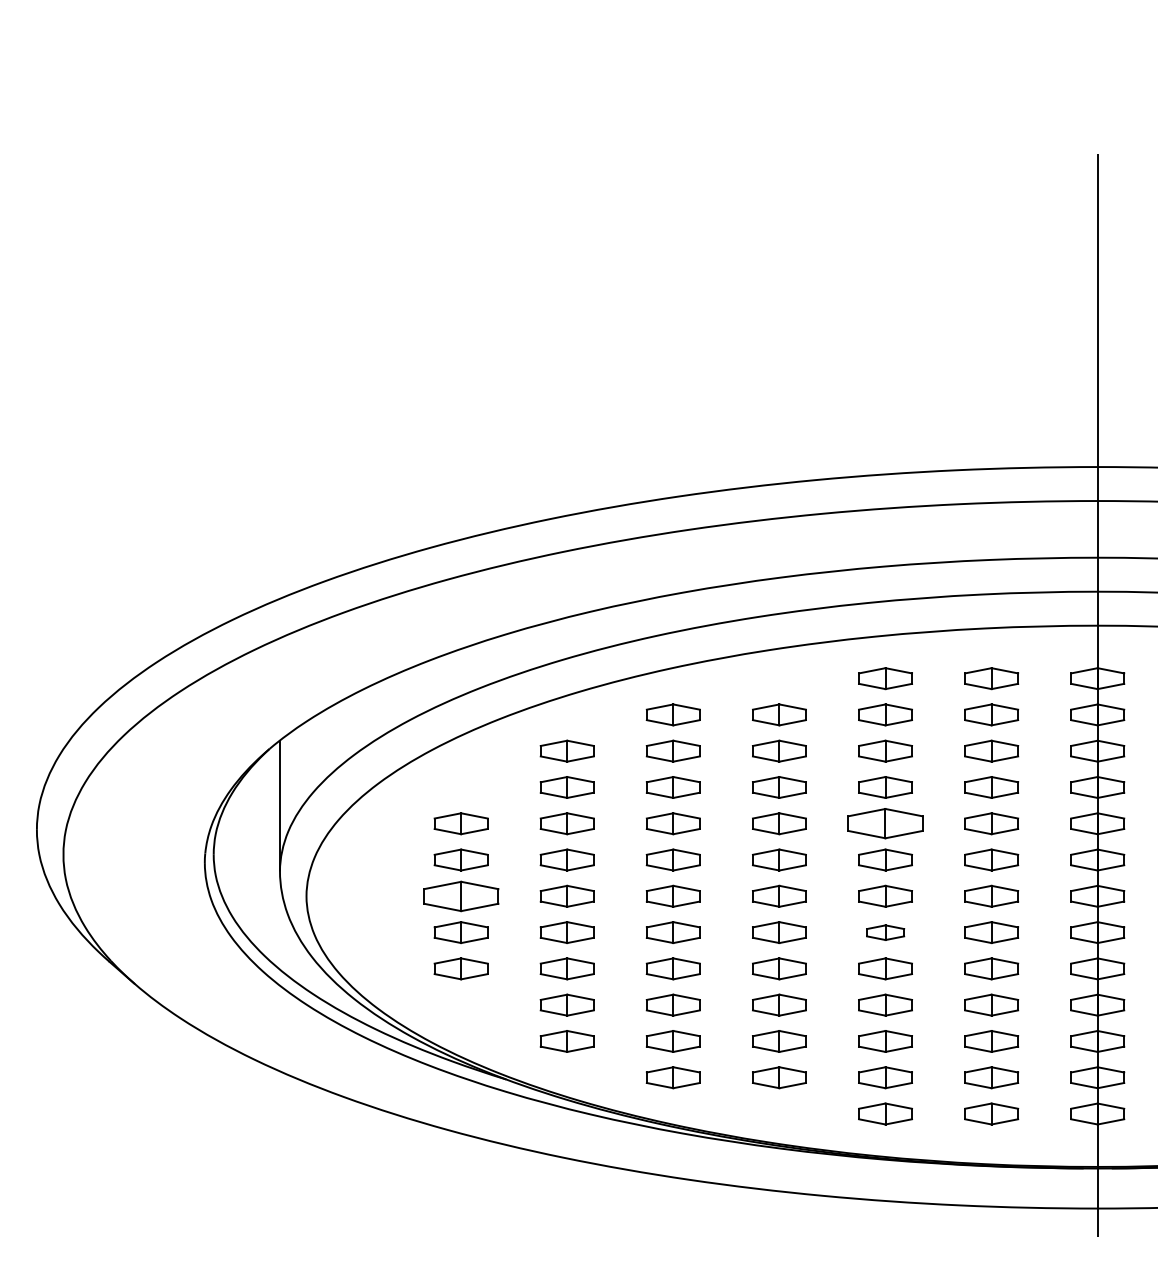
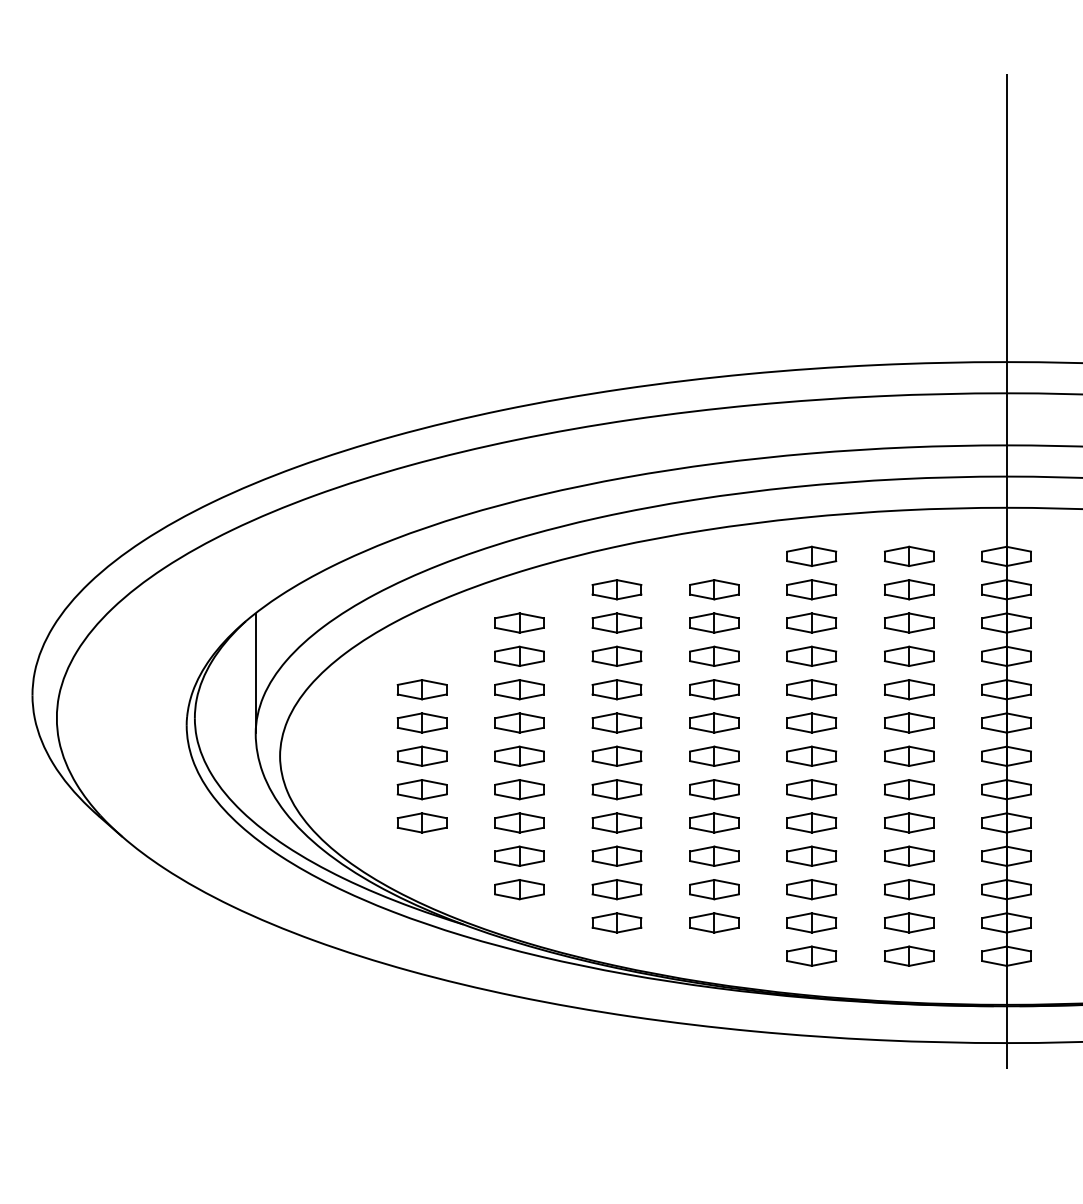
part: (885, 823) -> (811, 689), size x0.71
part: (460, 895) -> (421, 755), size x0.71
part: (885, 932) -> (811, 789), size x1.43

